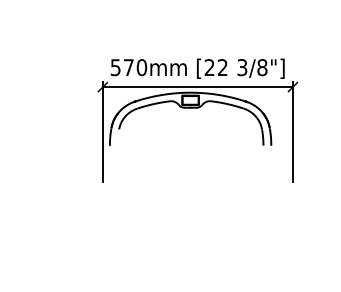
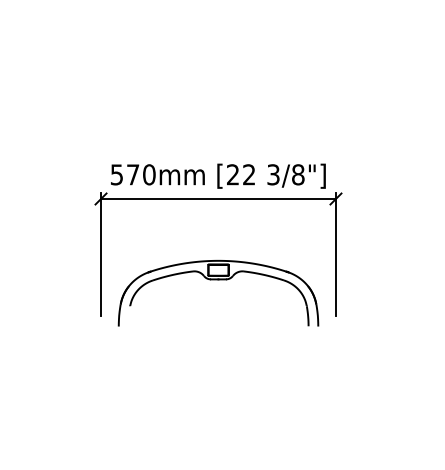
part: (190, 108) -> (218, 280), moved

